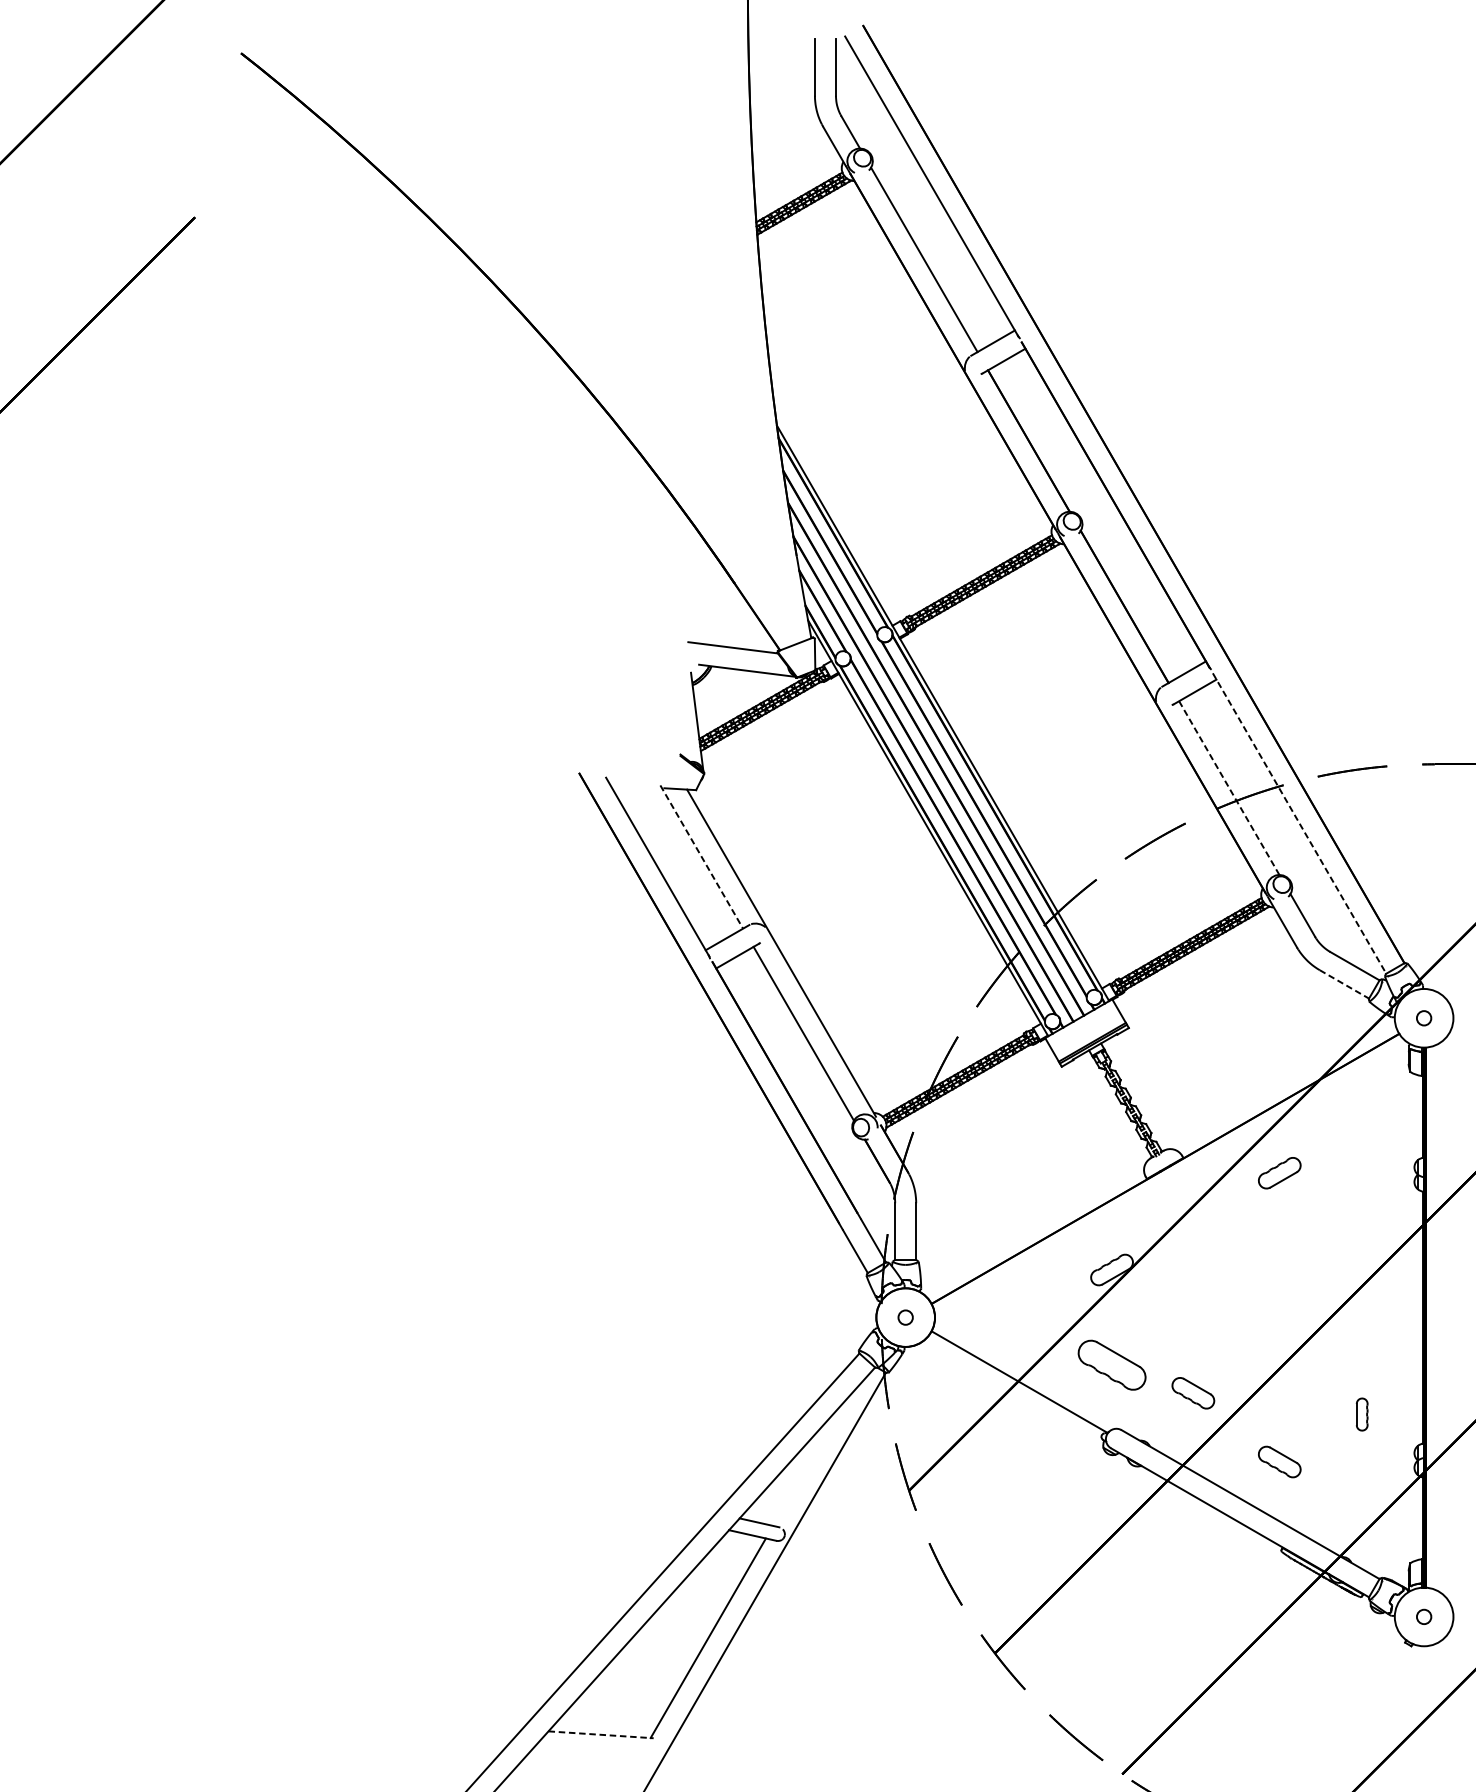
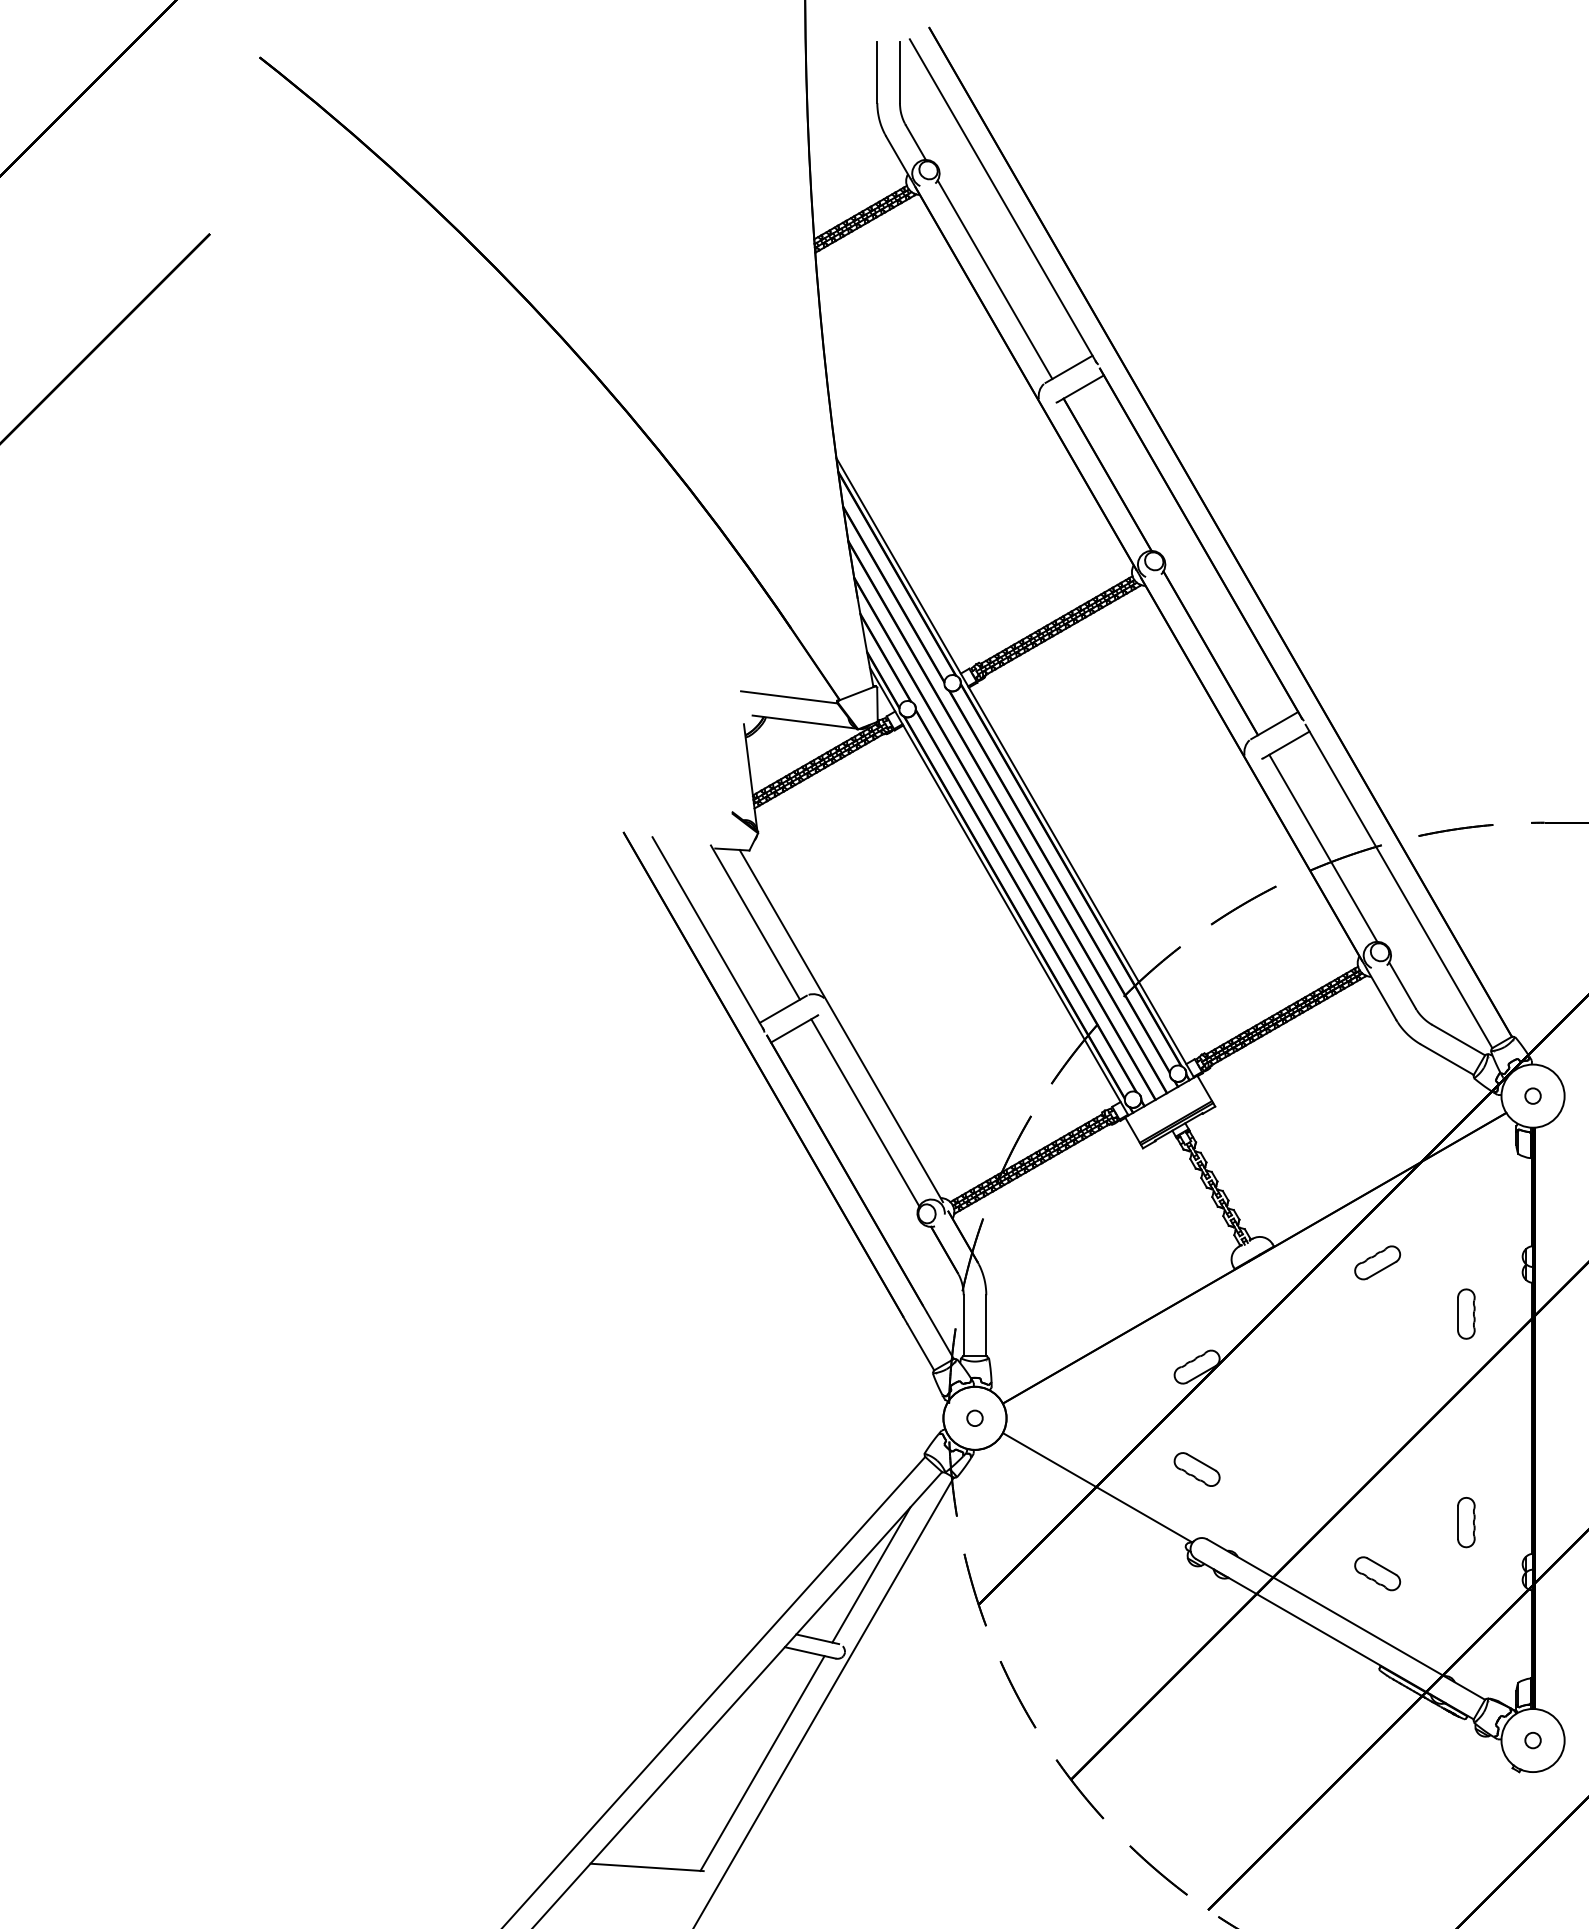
line: (1229, 788) -> (1323, 848), dashed -> solid
line: (1299, 823) -> (1398, 886), dashed -> solid
line: (701, 857) -> (755, 923), dashed -> solid
line: (1344, 984) -> (1447, 1059), dashed -> solid
part: (1362, 1220) -> (1466, 1313), added
part: (1111, 1365) -> (1196, 1469), size x0.62
part: (1193, 1393) -> (1284, 1499), removed
part: (1362, 1414) -> (1466, 1522), size x1.43
line: (809, 1462) -> (871, 1574), added
line: (601, 1734) -> (647, 1867), dashed -> solid

